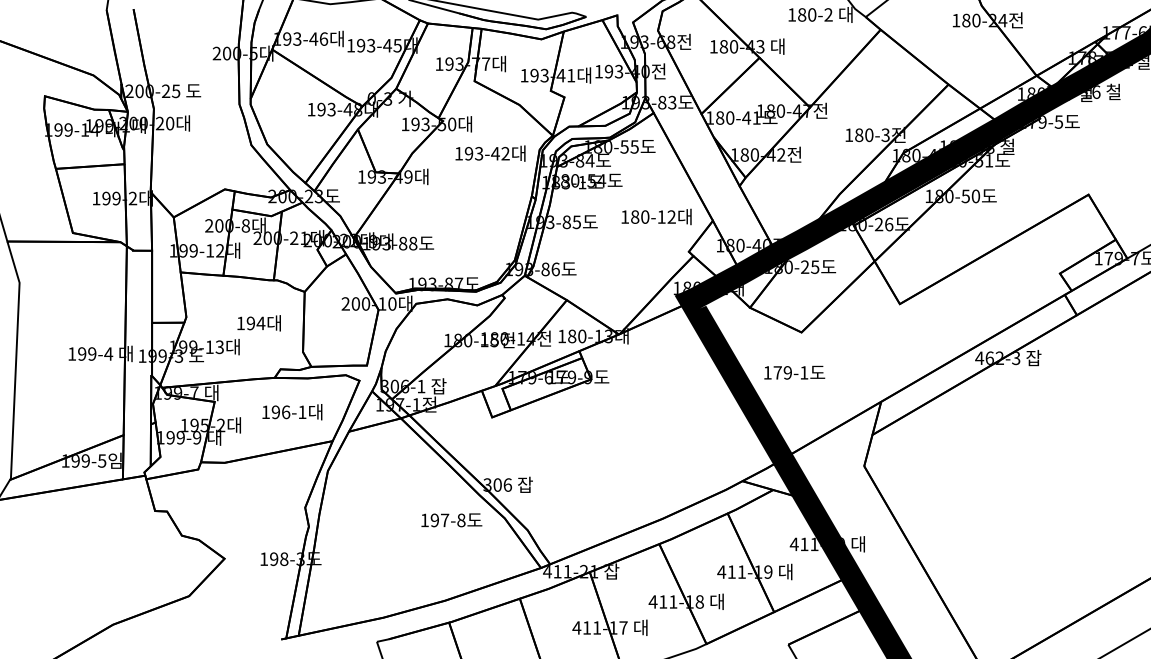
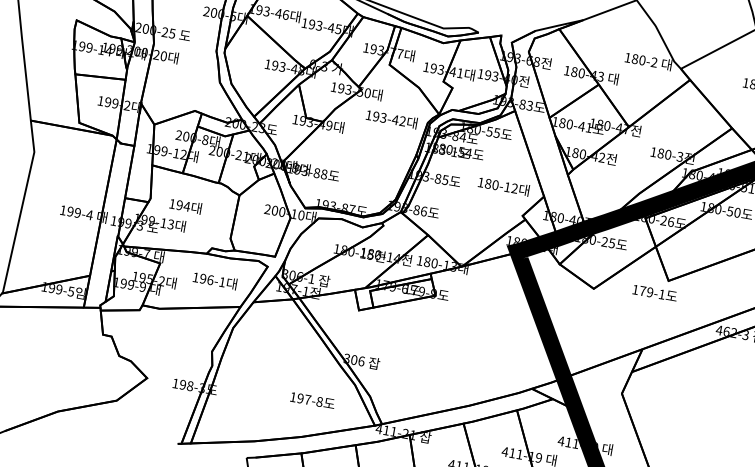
text: (258, 323) -> (185, 206), moved
text: (794, 372) -> (654, 293), moved
text: (451, 520) -> (312, 400), moved

